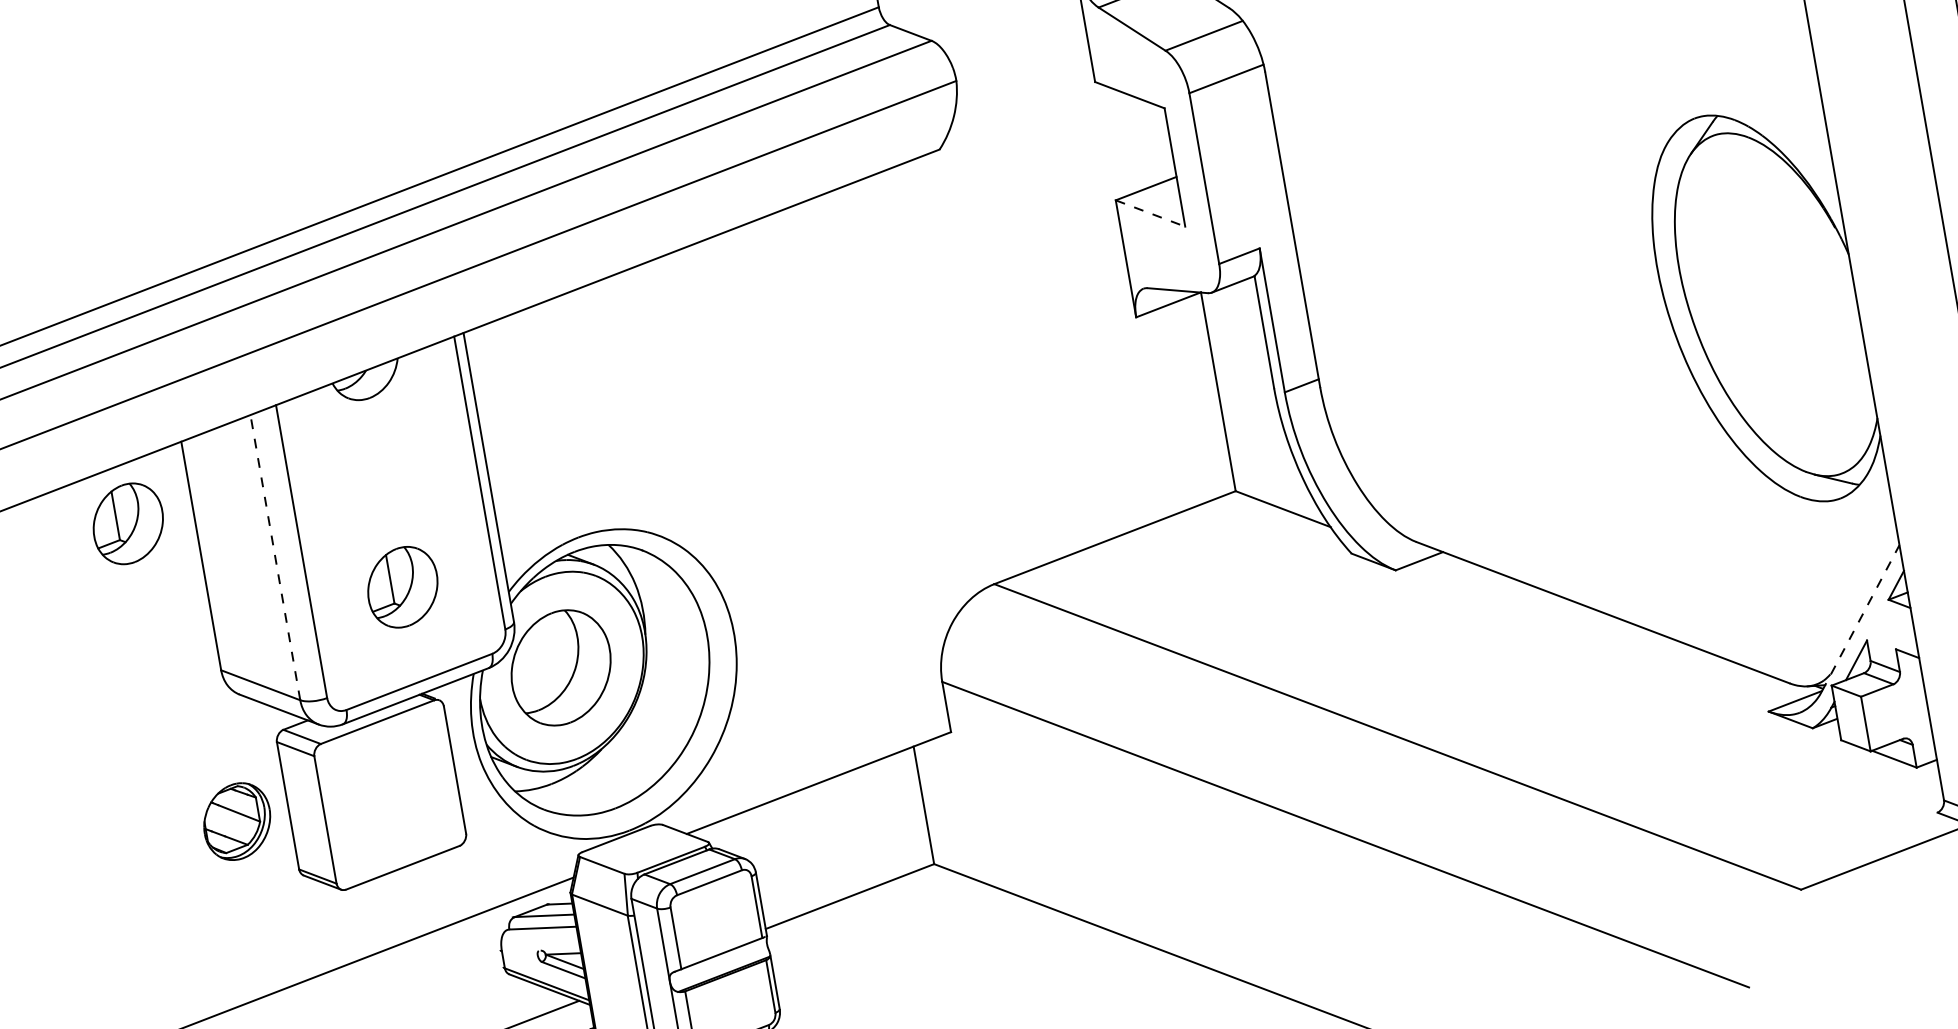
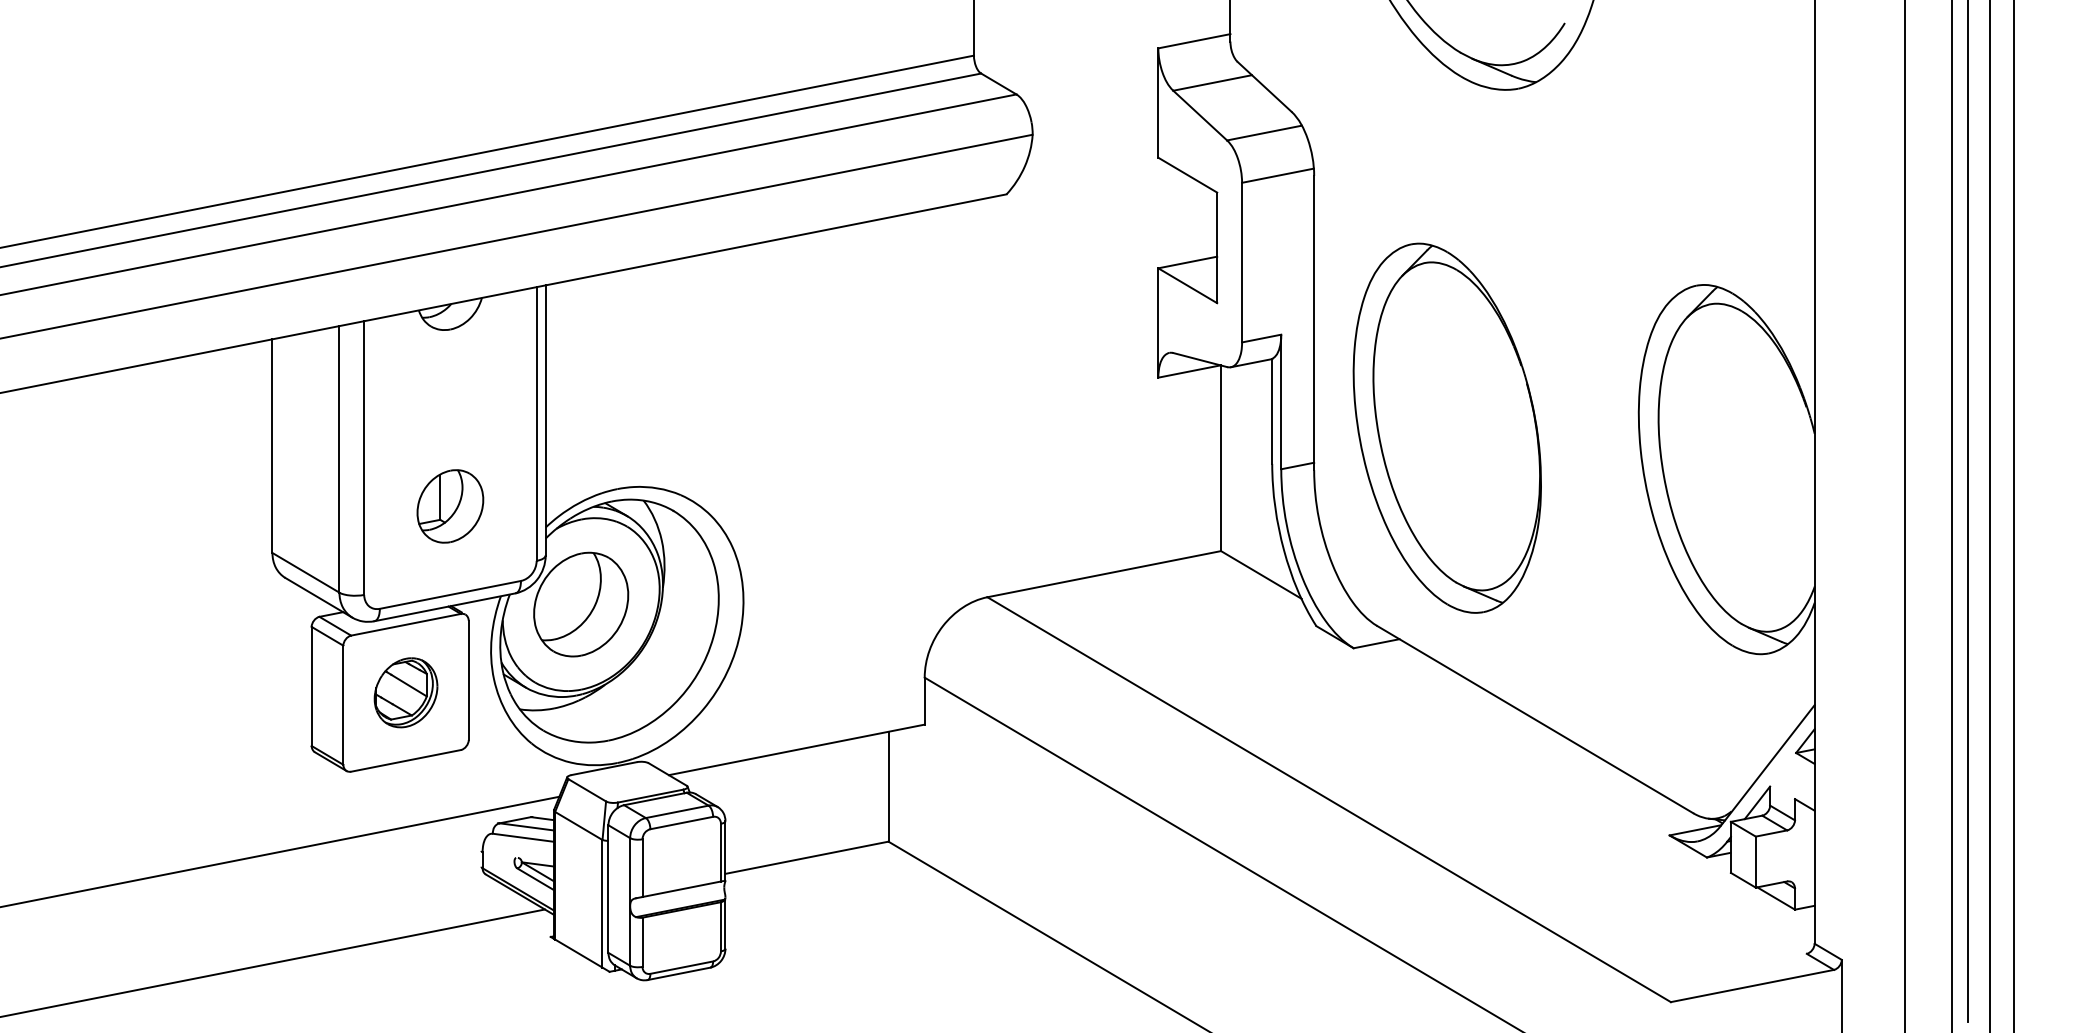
line: (1151, 214) -> (1188, 286), dashed -> solid
part: (1453, 316) -> (1446, 427), added
part: (128, 523) -> (211, 405), removed
line: (275, 556) -> (339, 458), dashed -> solid
line: (1861, 618) -> (1768, 765), dashed -> solid
part: (236, 821) -> (405, 692), moved

